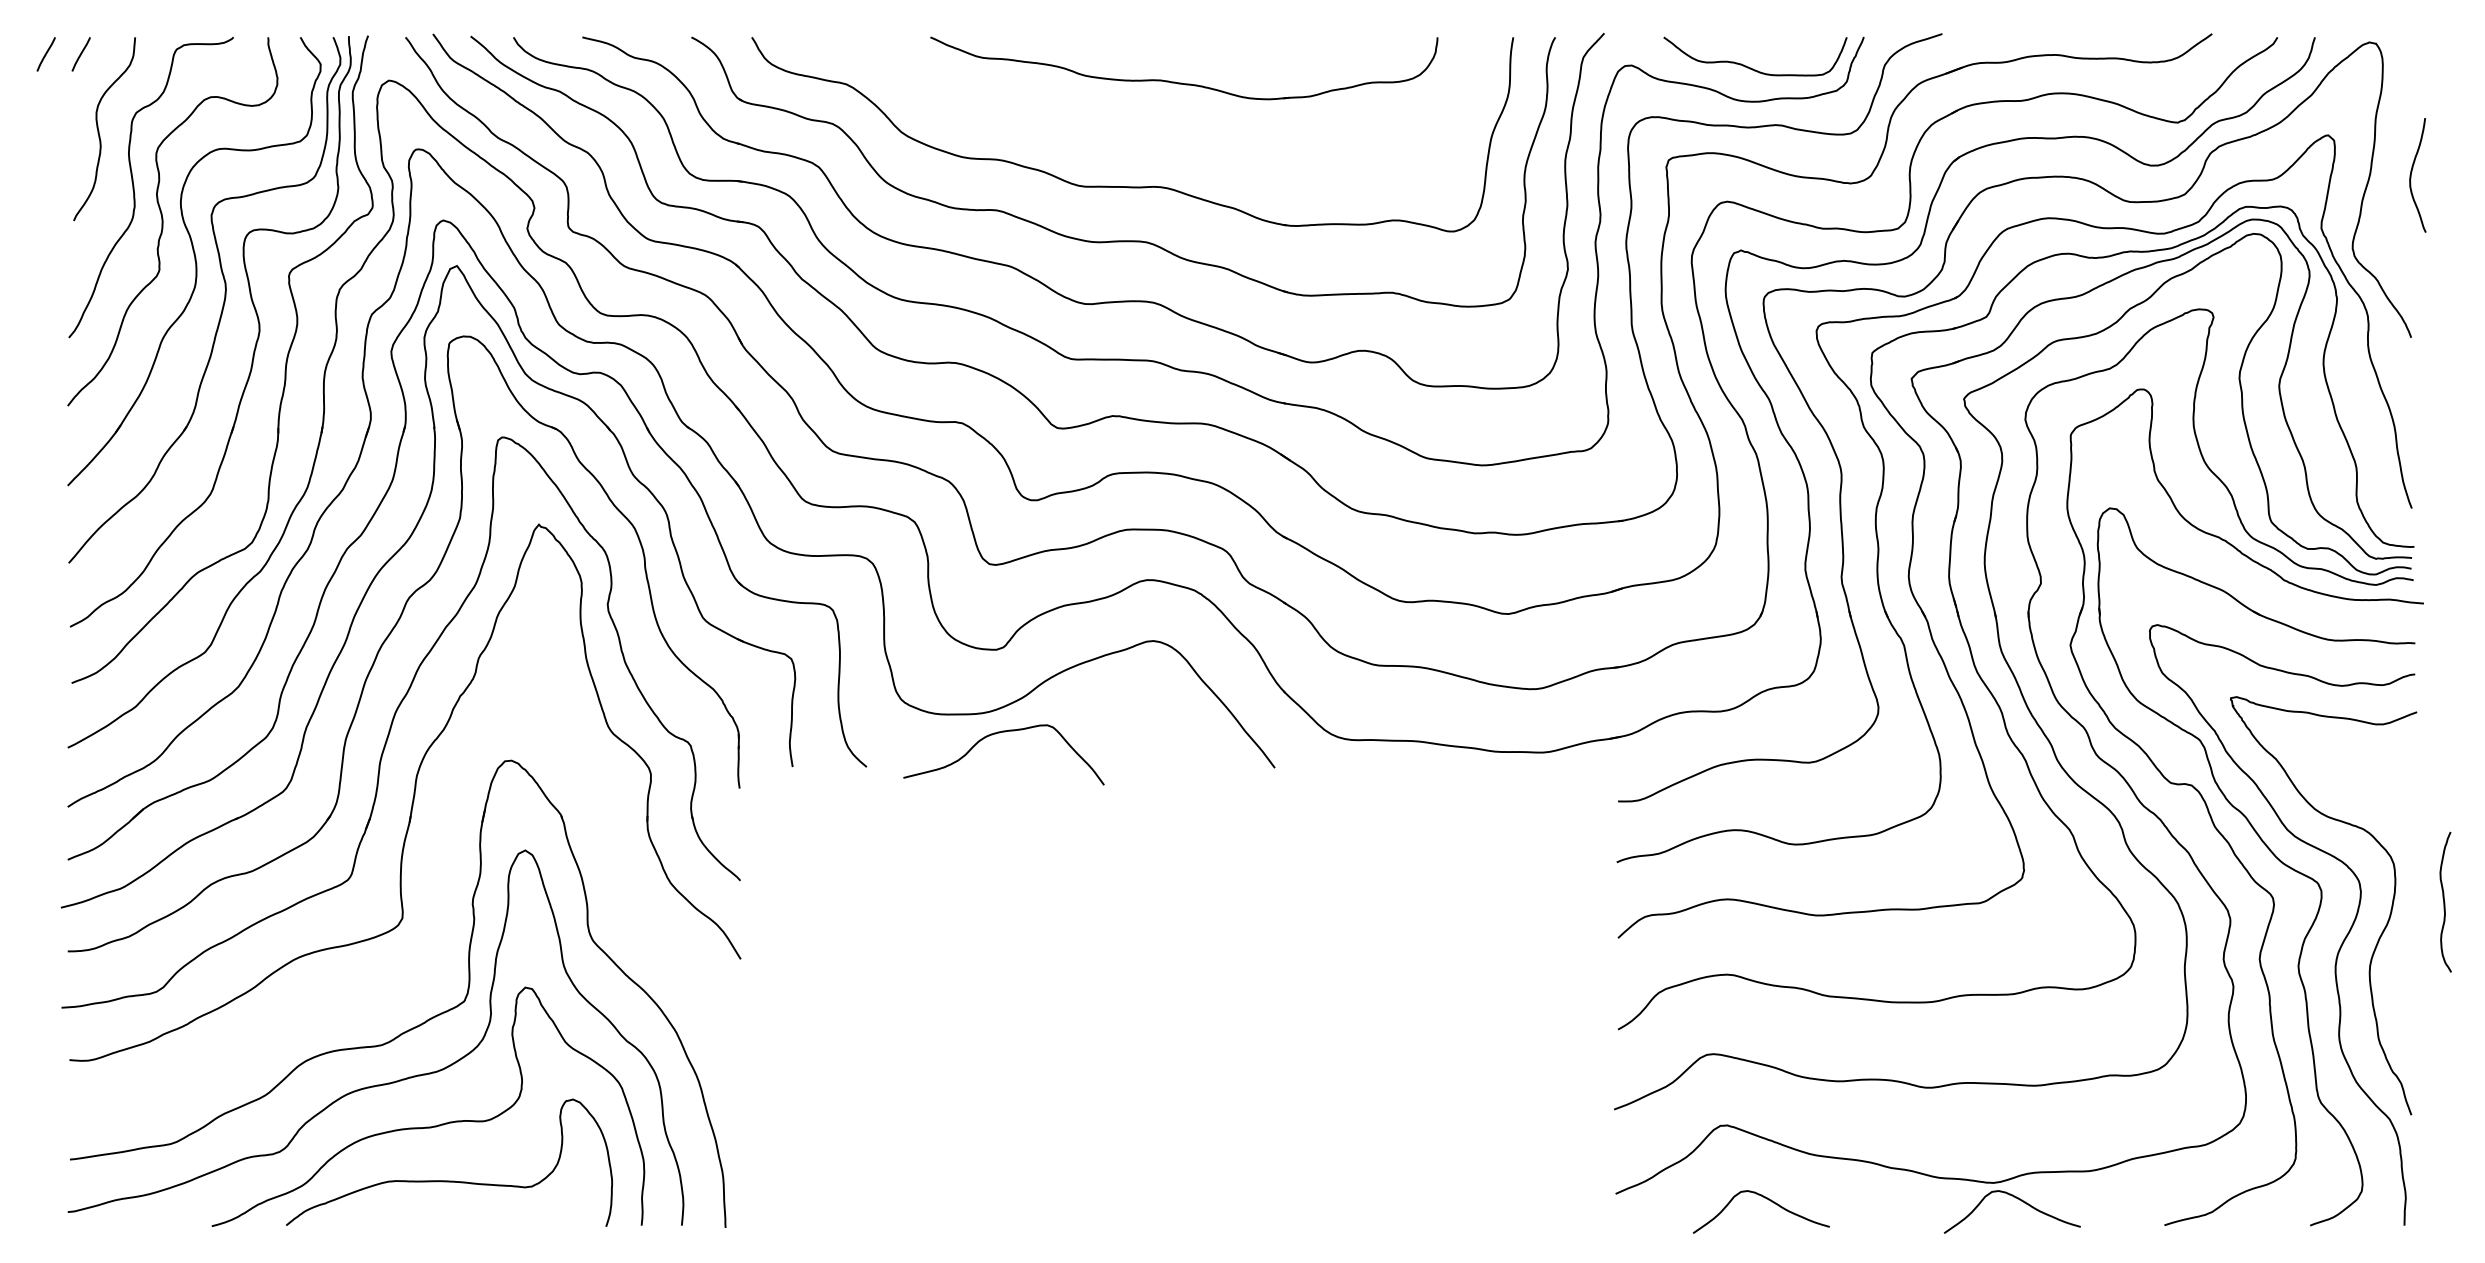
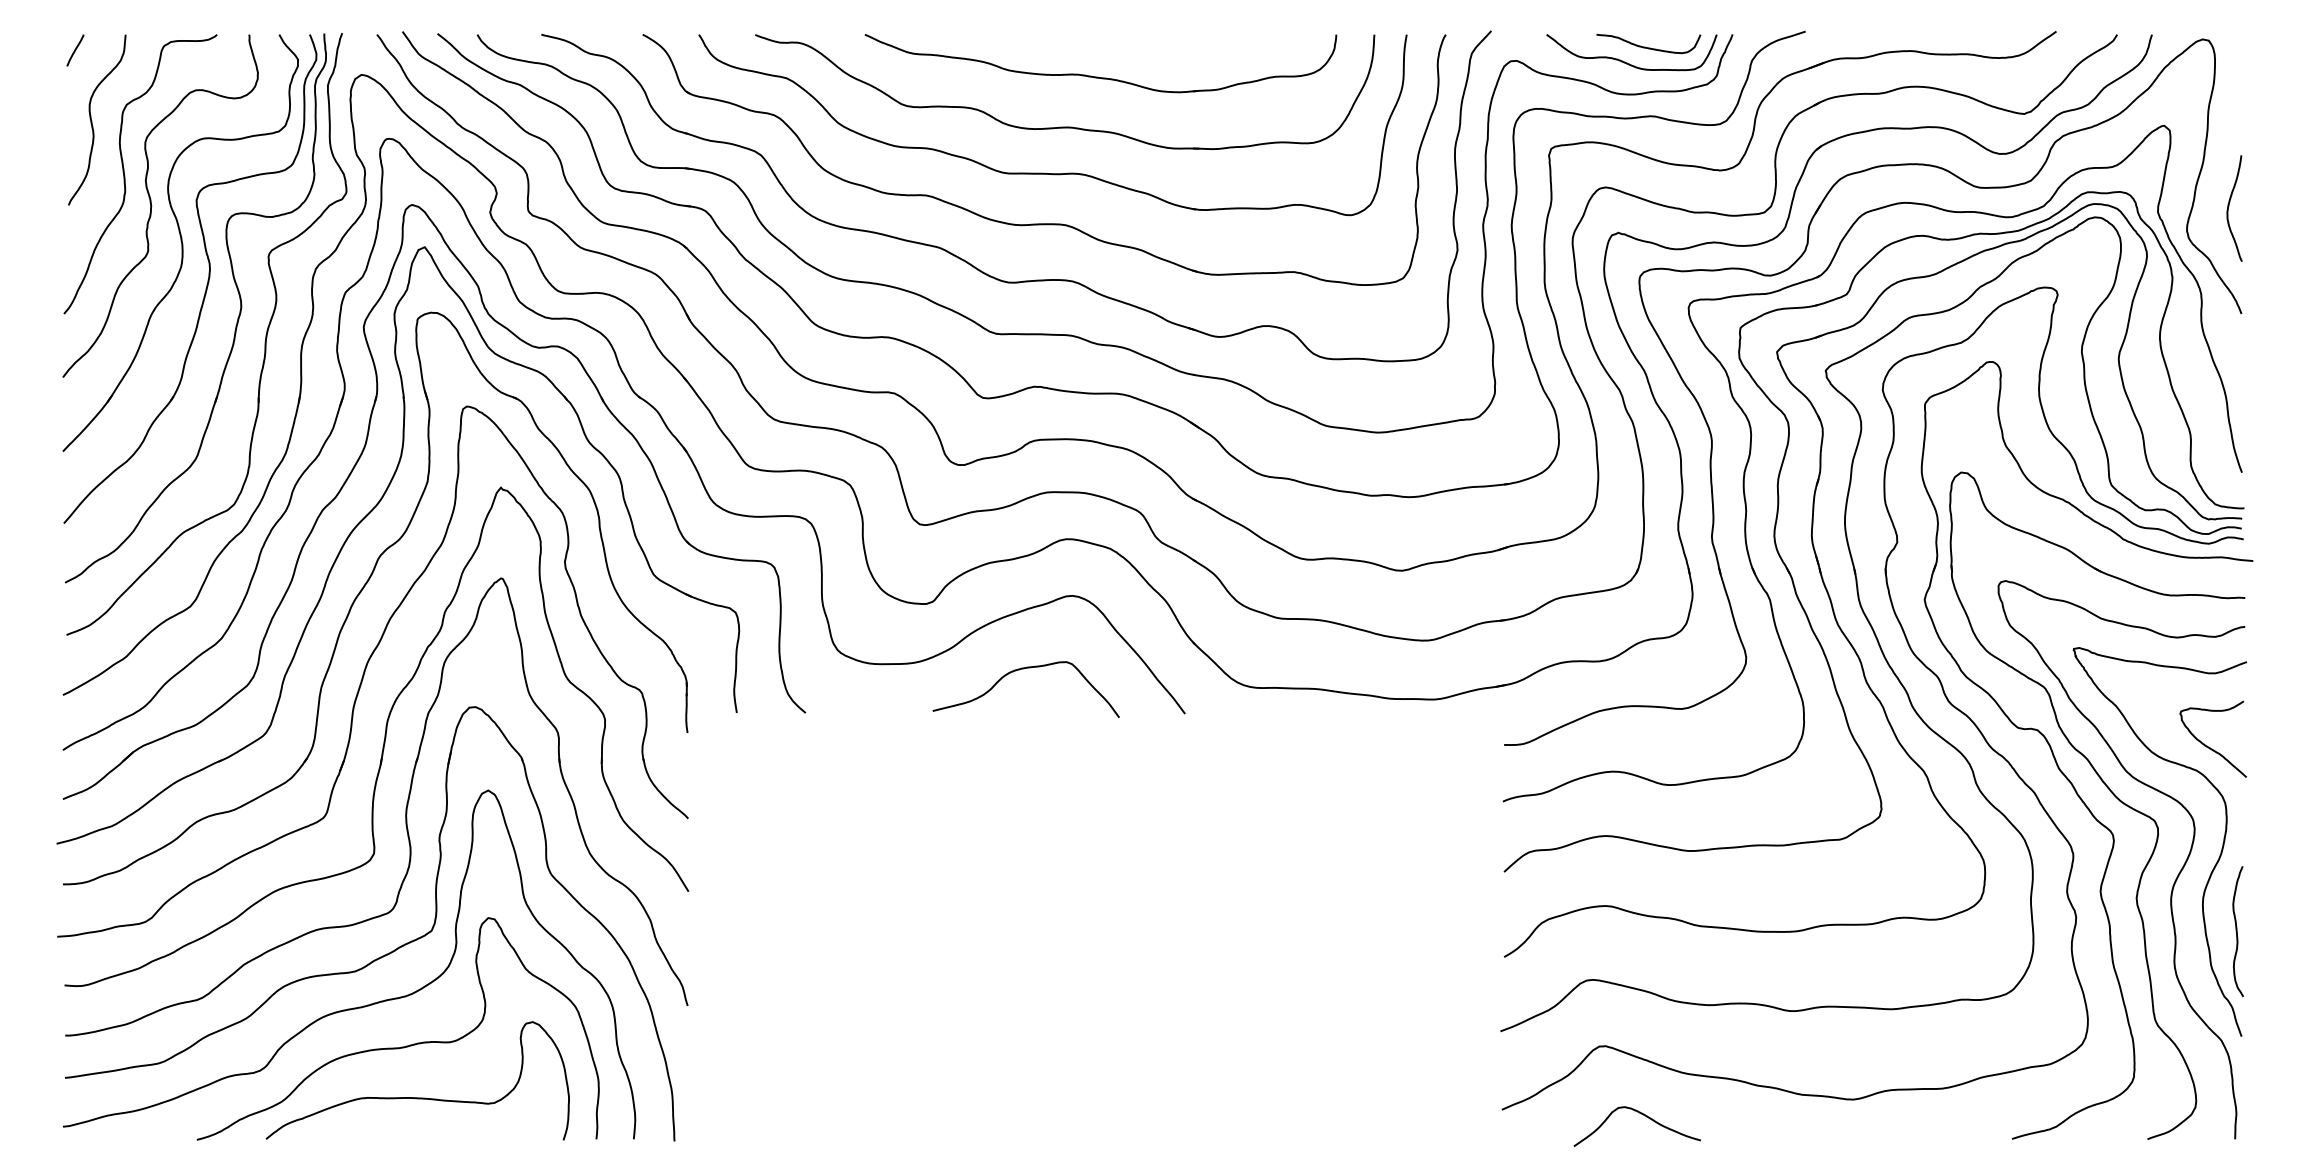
curve: (1771, 50) -> (1646, 46), added
line: (45, 54) -> (42, 50), removed
part: (1145, 136) -> (1064, 126), added
curve: (2412, 172) -> (2229, 205), moved
curve: (999, 733) -> (1022, 669), moved
curve: (2375, 802) -> (2208, 745), added
part: (436, 868) -> (405, 807), added
curve: (2445, 902) -> (2237, 931), moved
curve: (2017, 1199) -> (1875, 1115), removed

